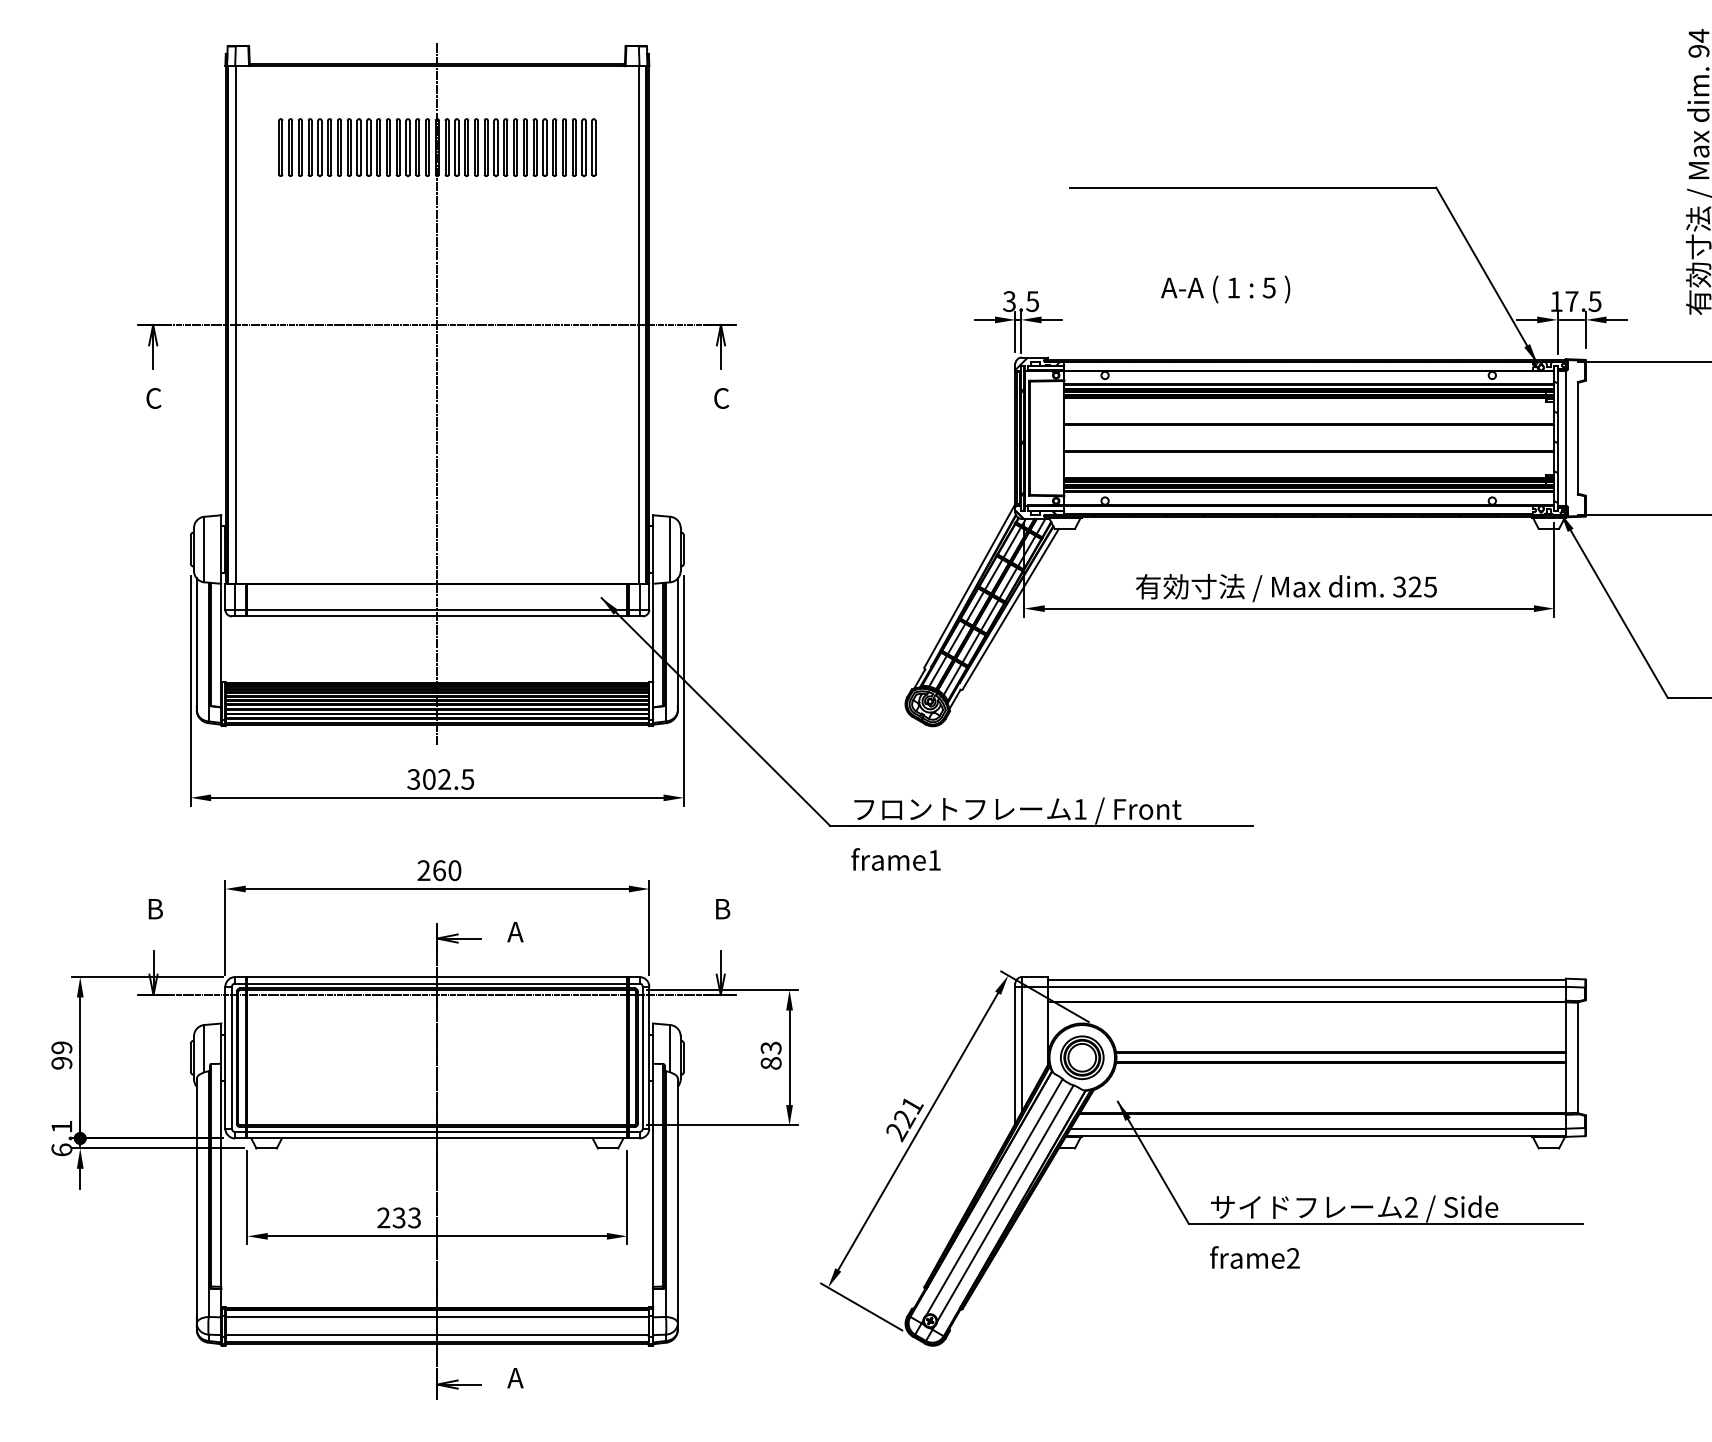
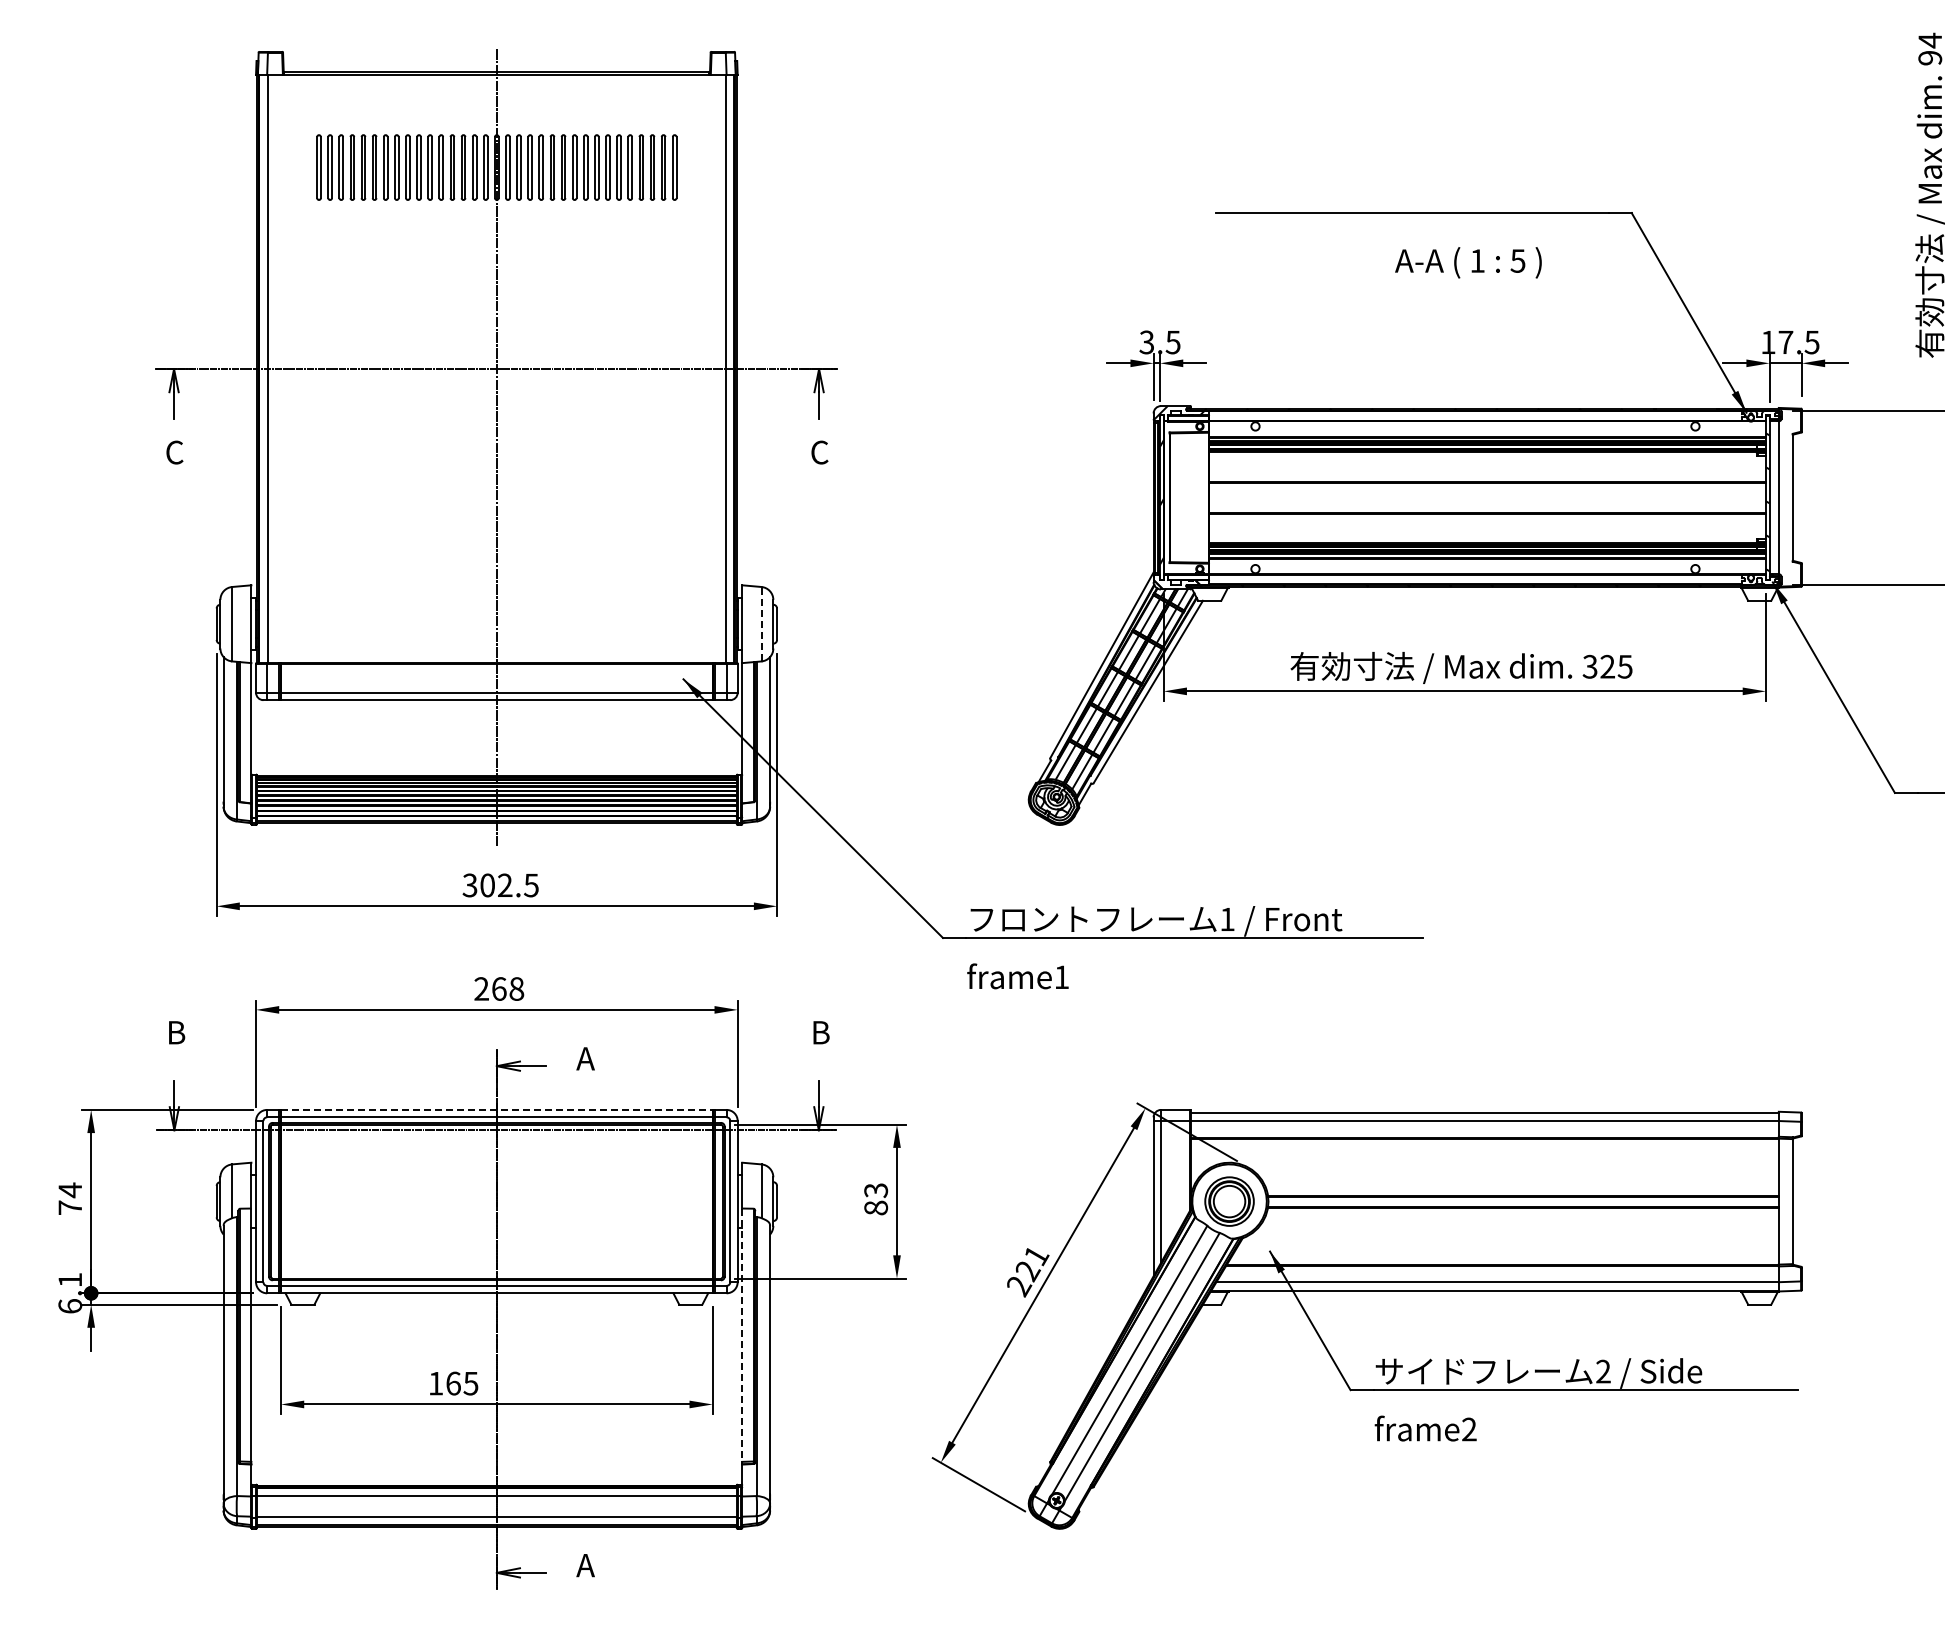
text: (1225, 289) -> (1468, 262), moved
line: (670, 548) -> (761, 623), solid -> dashed
text: (454, 870) -> (516, 988), 260 -> 268
line: (437, 976) -> (496, 1109), solid -> dashed
text: (62, 1055) -> (70, 1198), 99 -> 74
line: (653, 1175) -> (742, 1335), solid -> dashed
text: (399, 1217) -> (453, 1383), 233 -> 165

